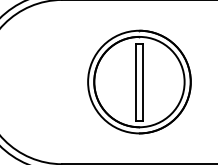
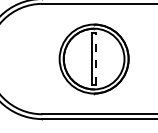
line: (142, 82) -> (96, 59), solid -> dashed

